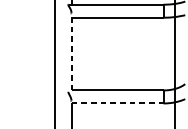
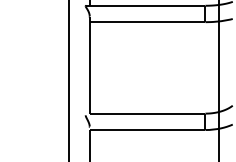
line: (71, 51) -> (89, 64), dashed -> solid
line: (117, 103) -> (147, 130), dashed -> solid

